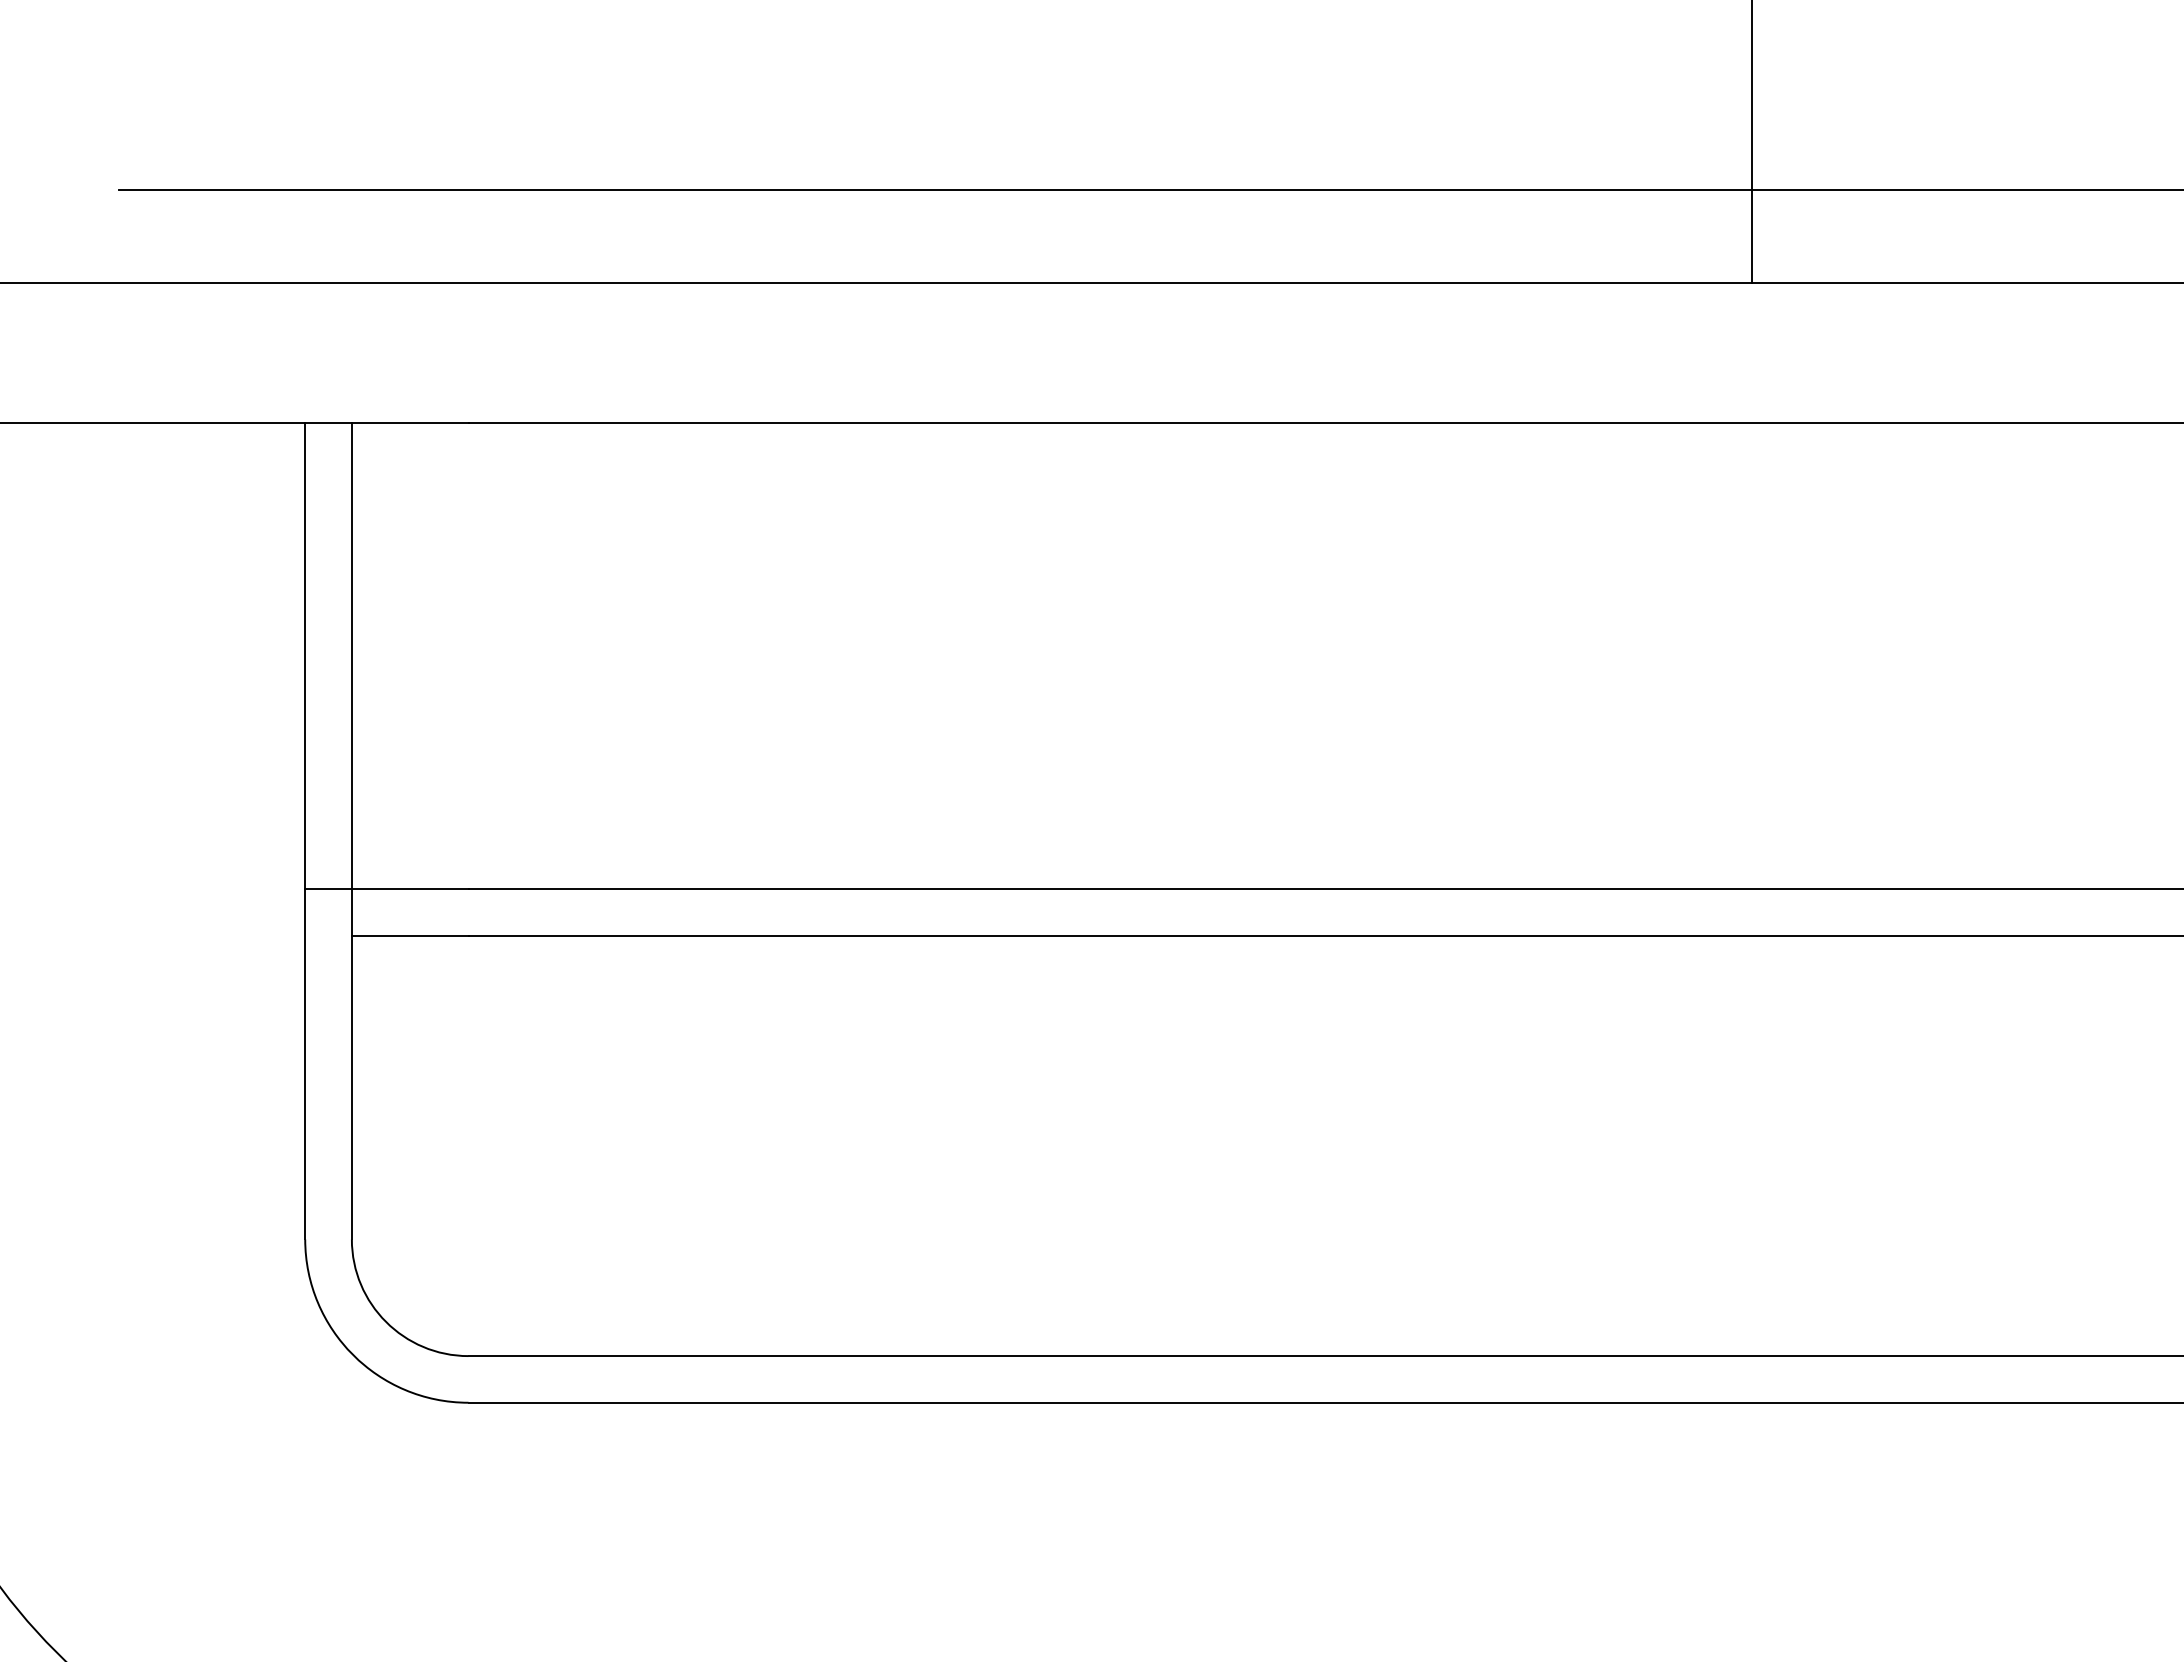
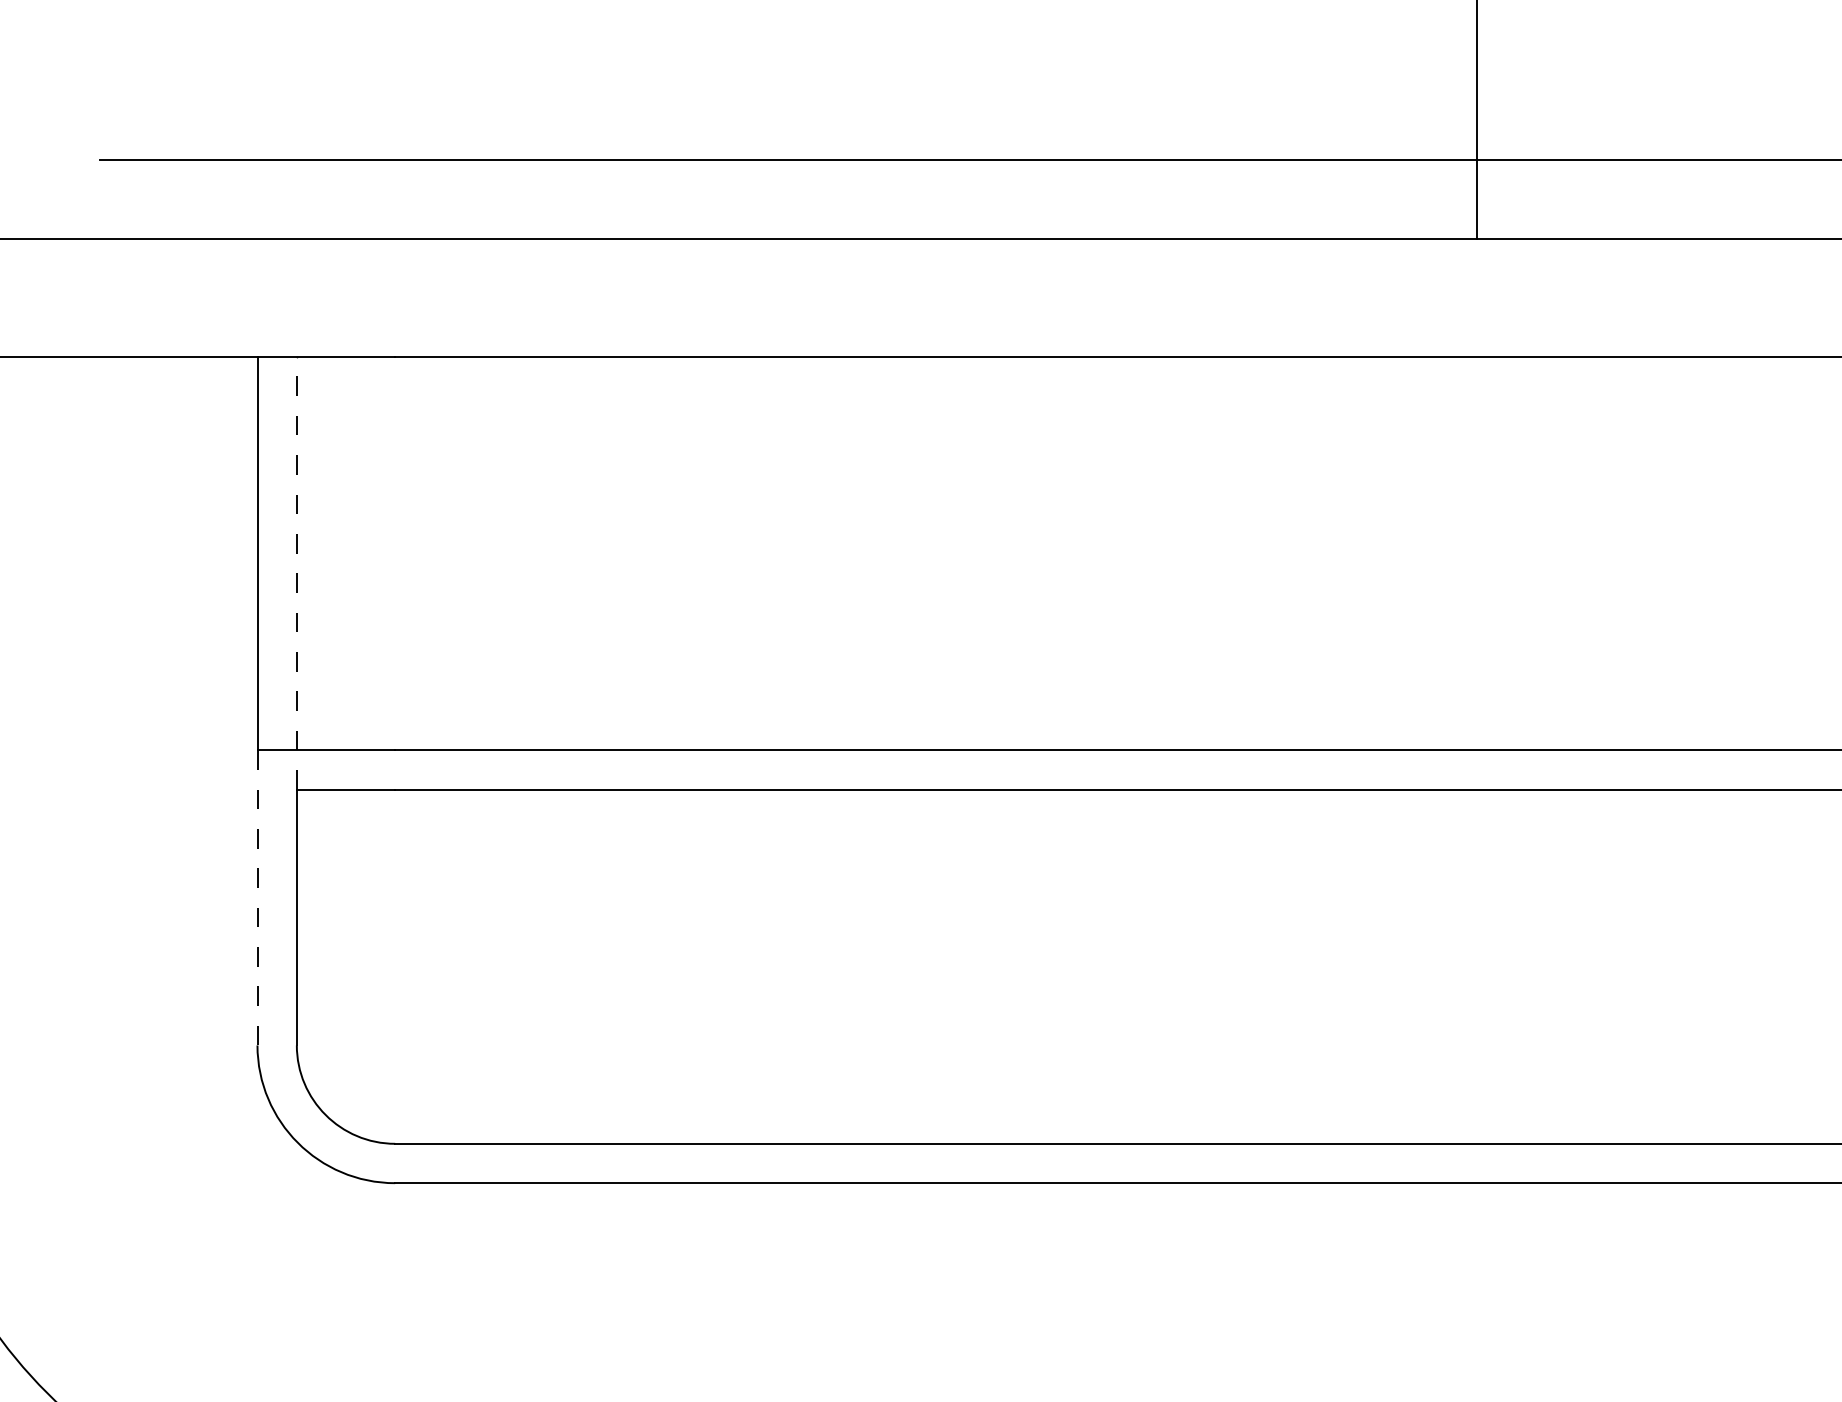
line: (351, 678) -> (296, 572), solid -> dashed
line: (305, 1064) -> (257, 897), solid -> dashed

